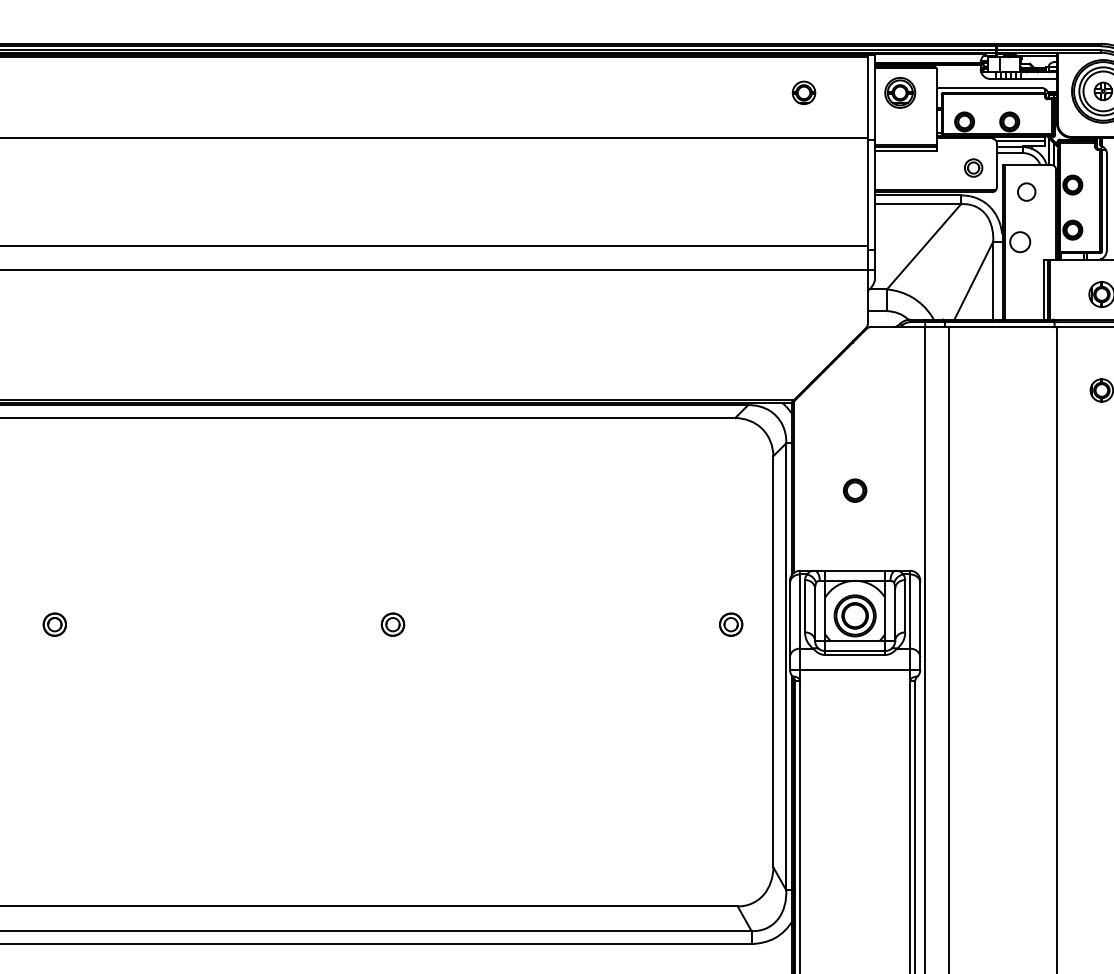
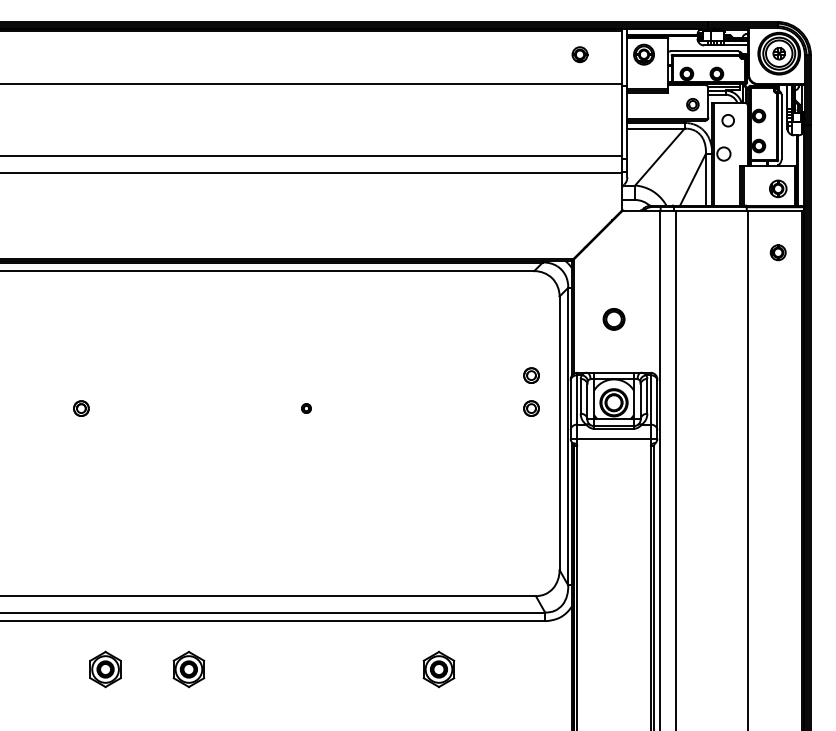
circle: (854, 490) -> (613, 319), size x1.4
part: (731, 574) -> (531, 375), added
part: (393, 624) -> (306, 408), size x0.6

